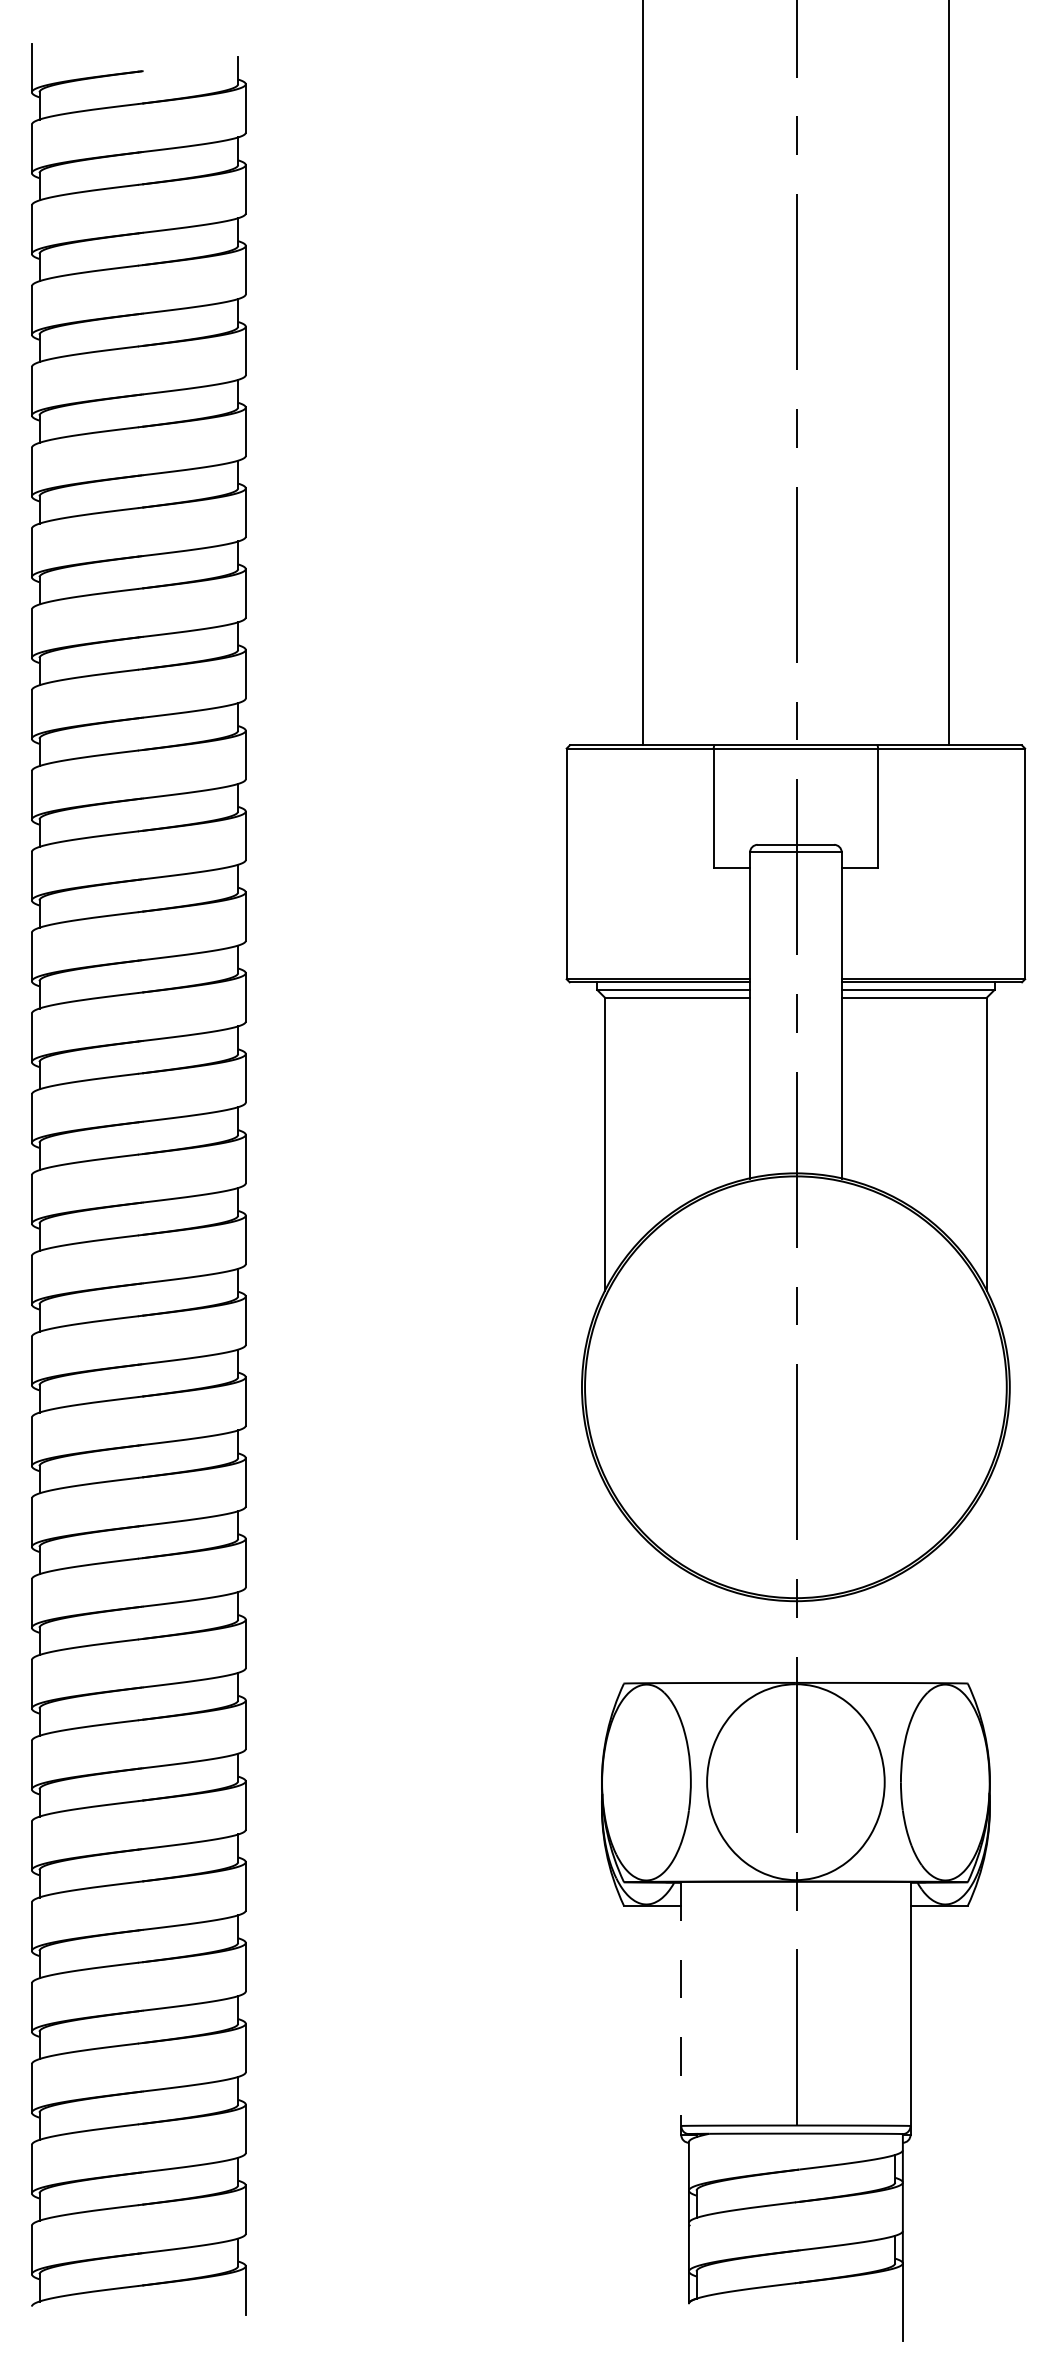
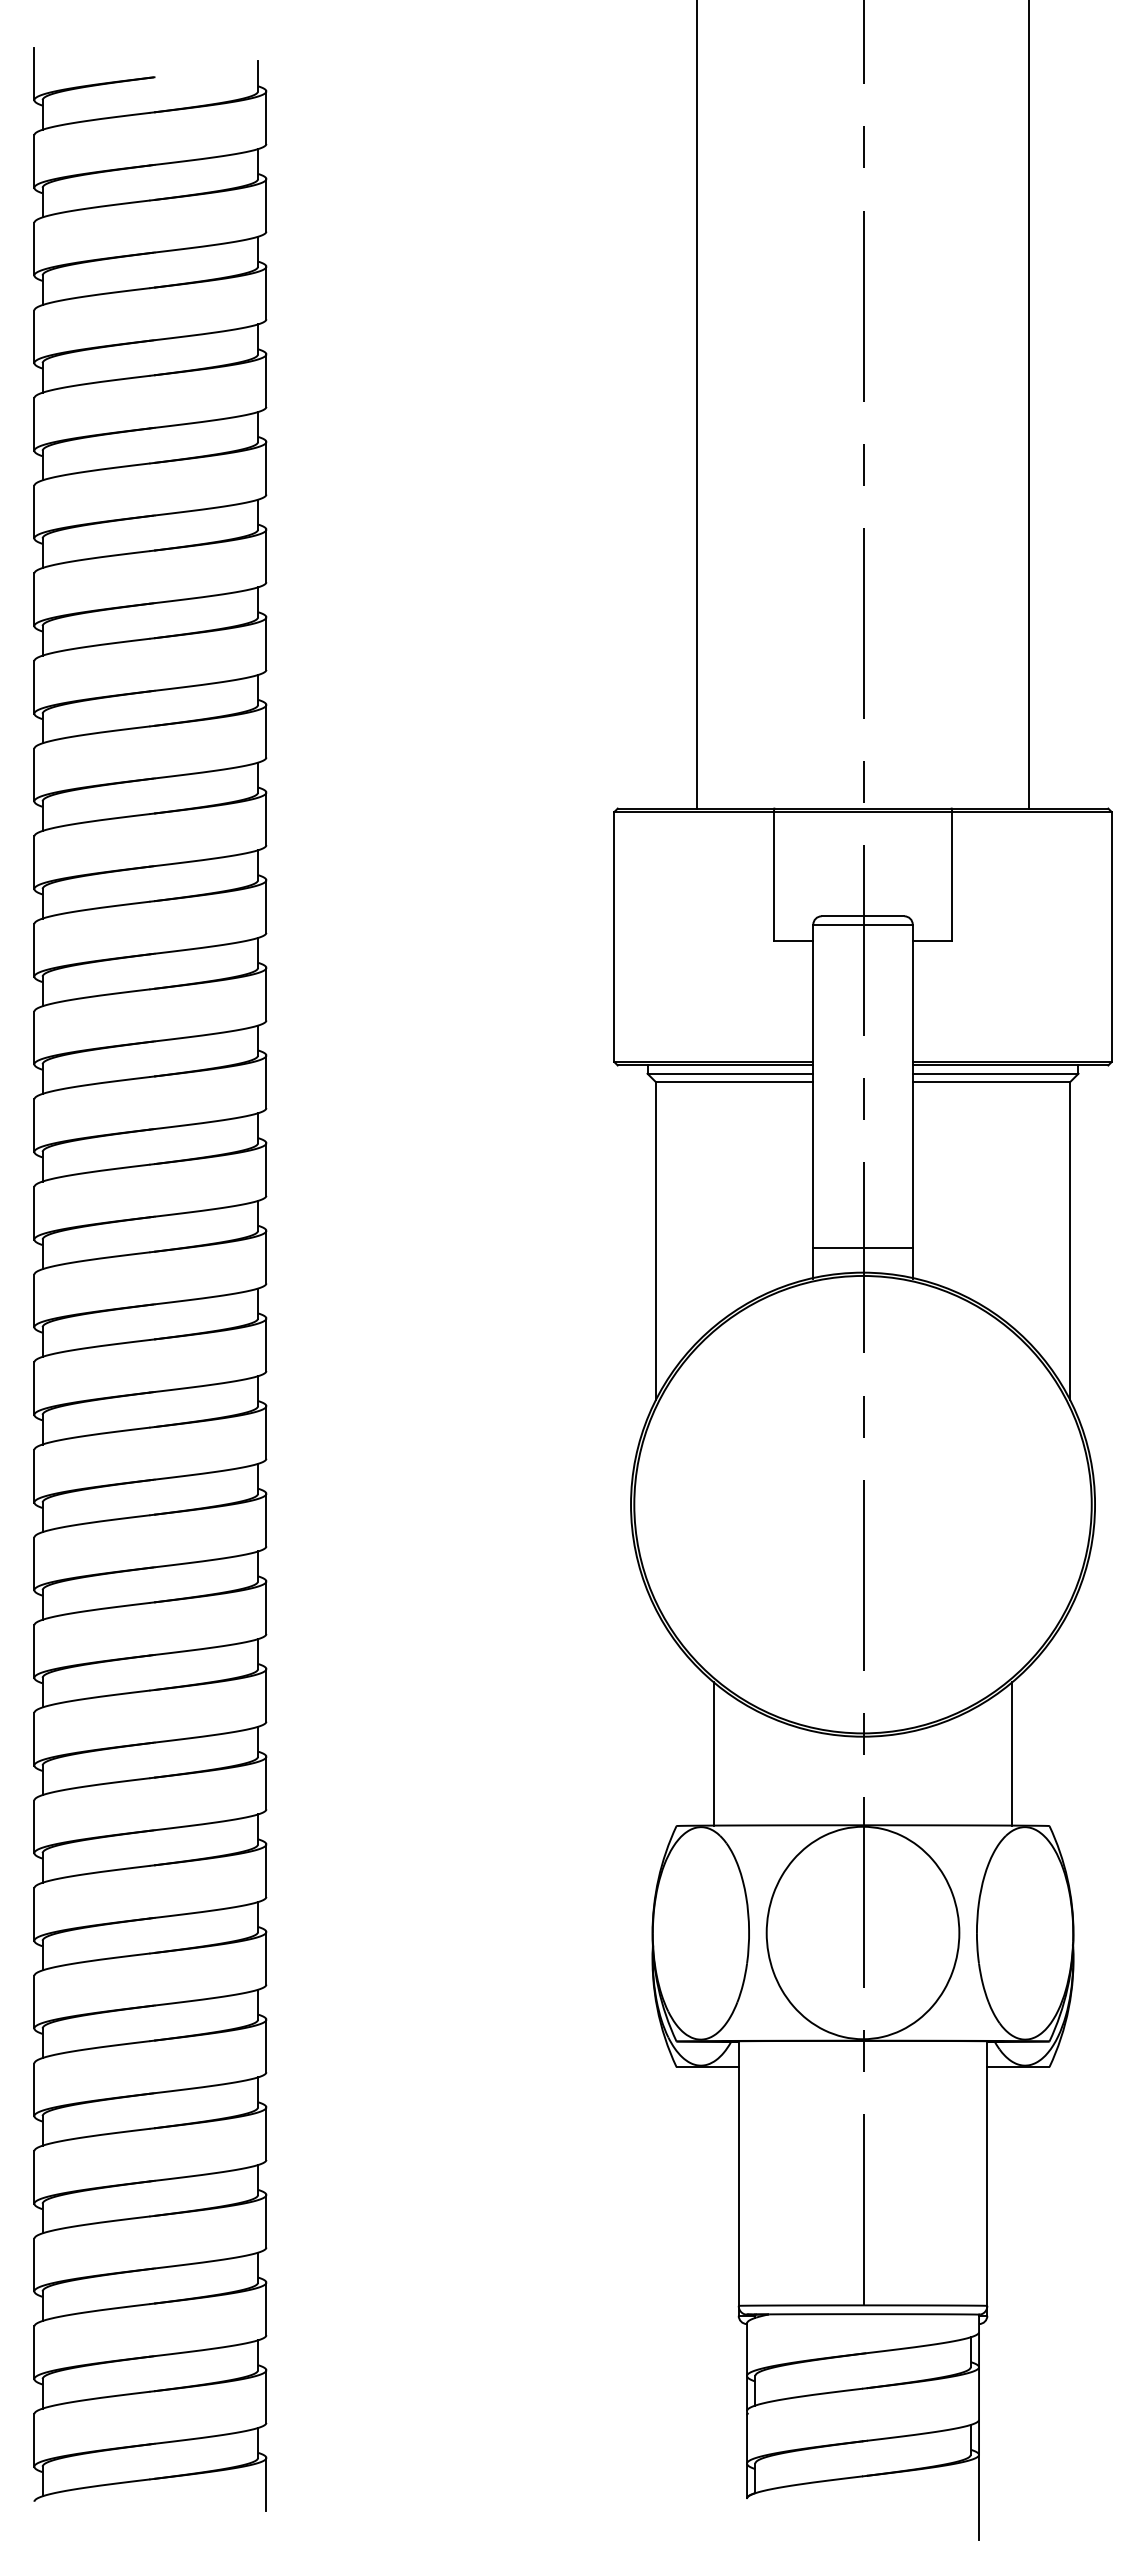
line: (795, 1150) -> (862, 1247), added
line: (658, 1616) -> (713, 1753), added
line: (933, 1616) -> (1012, 1753), added
line: (681, 2009) -> (738, 2179), dashed -> solid

